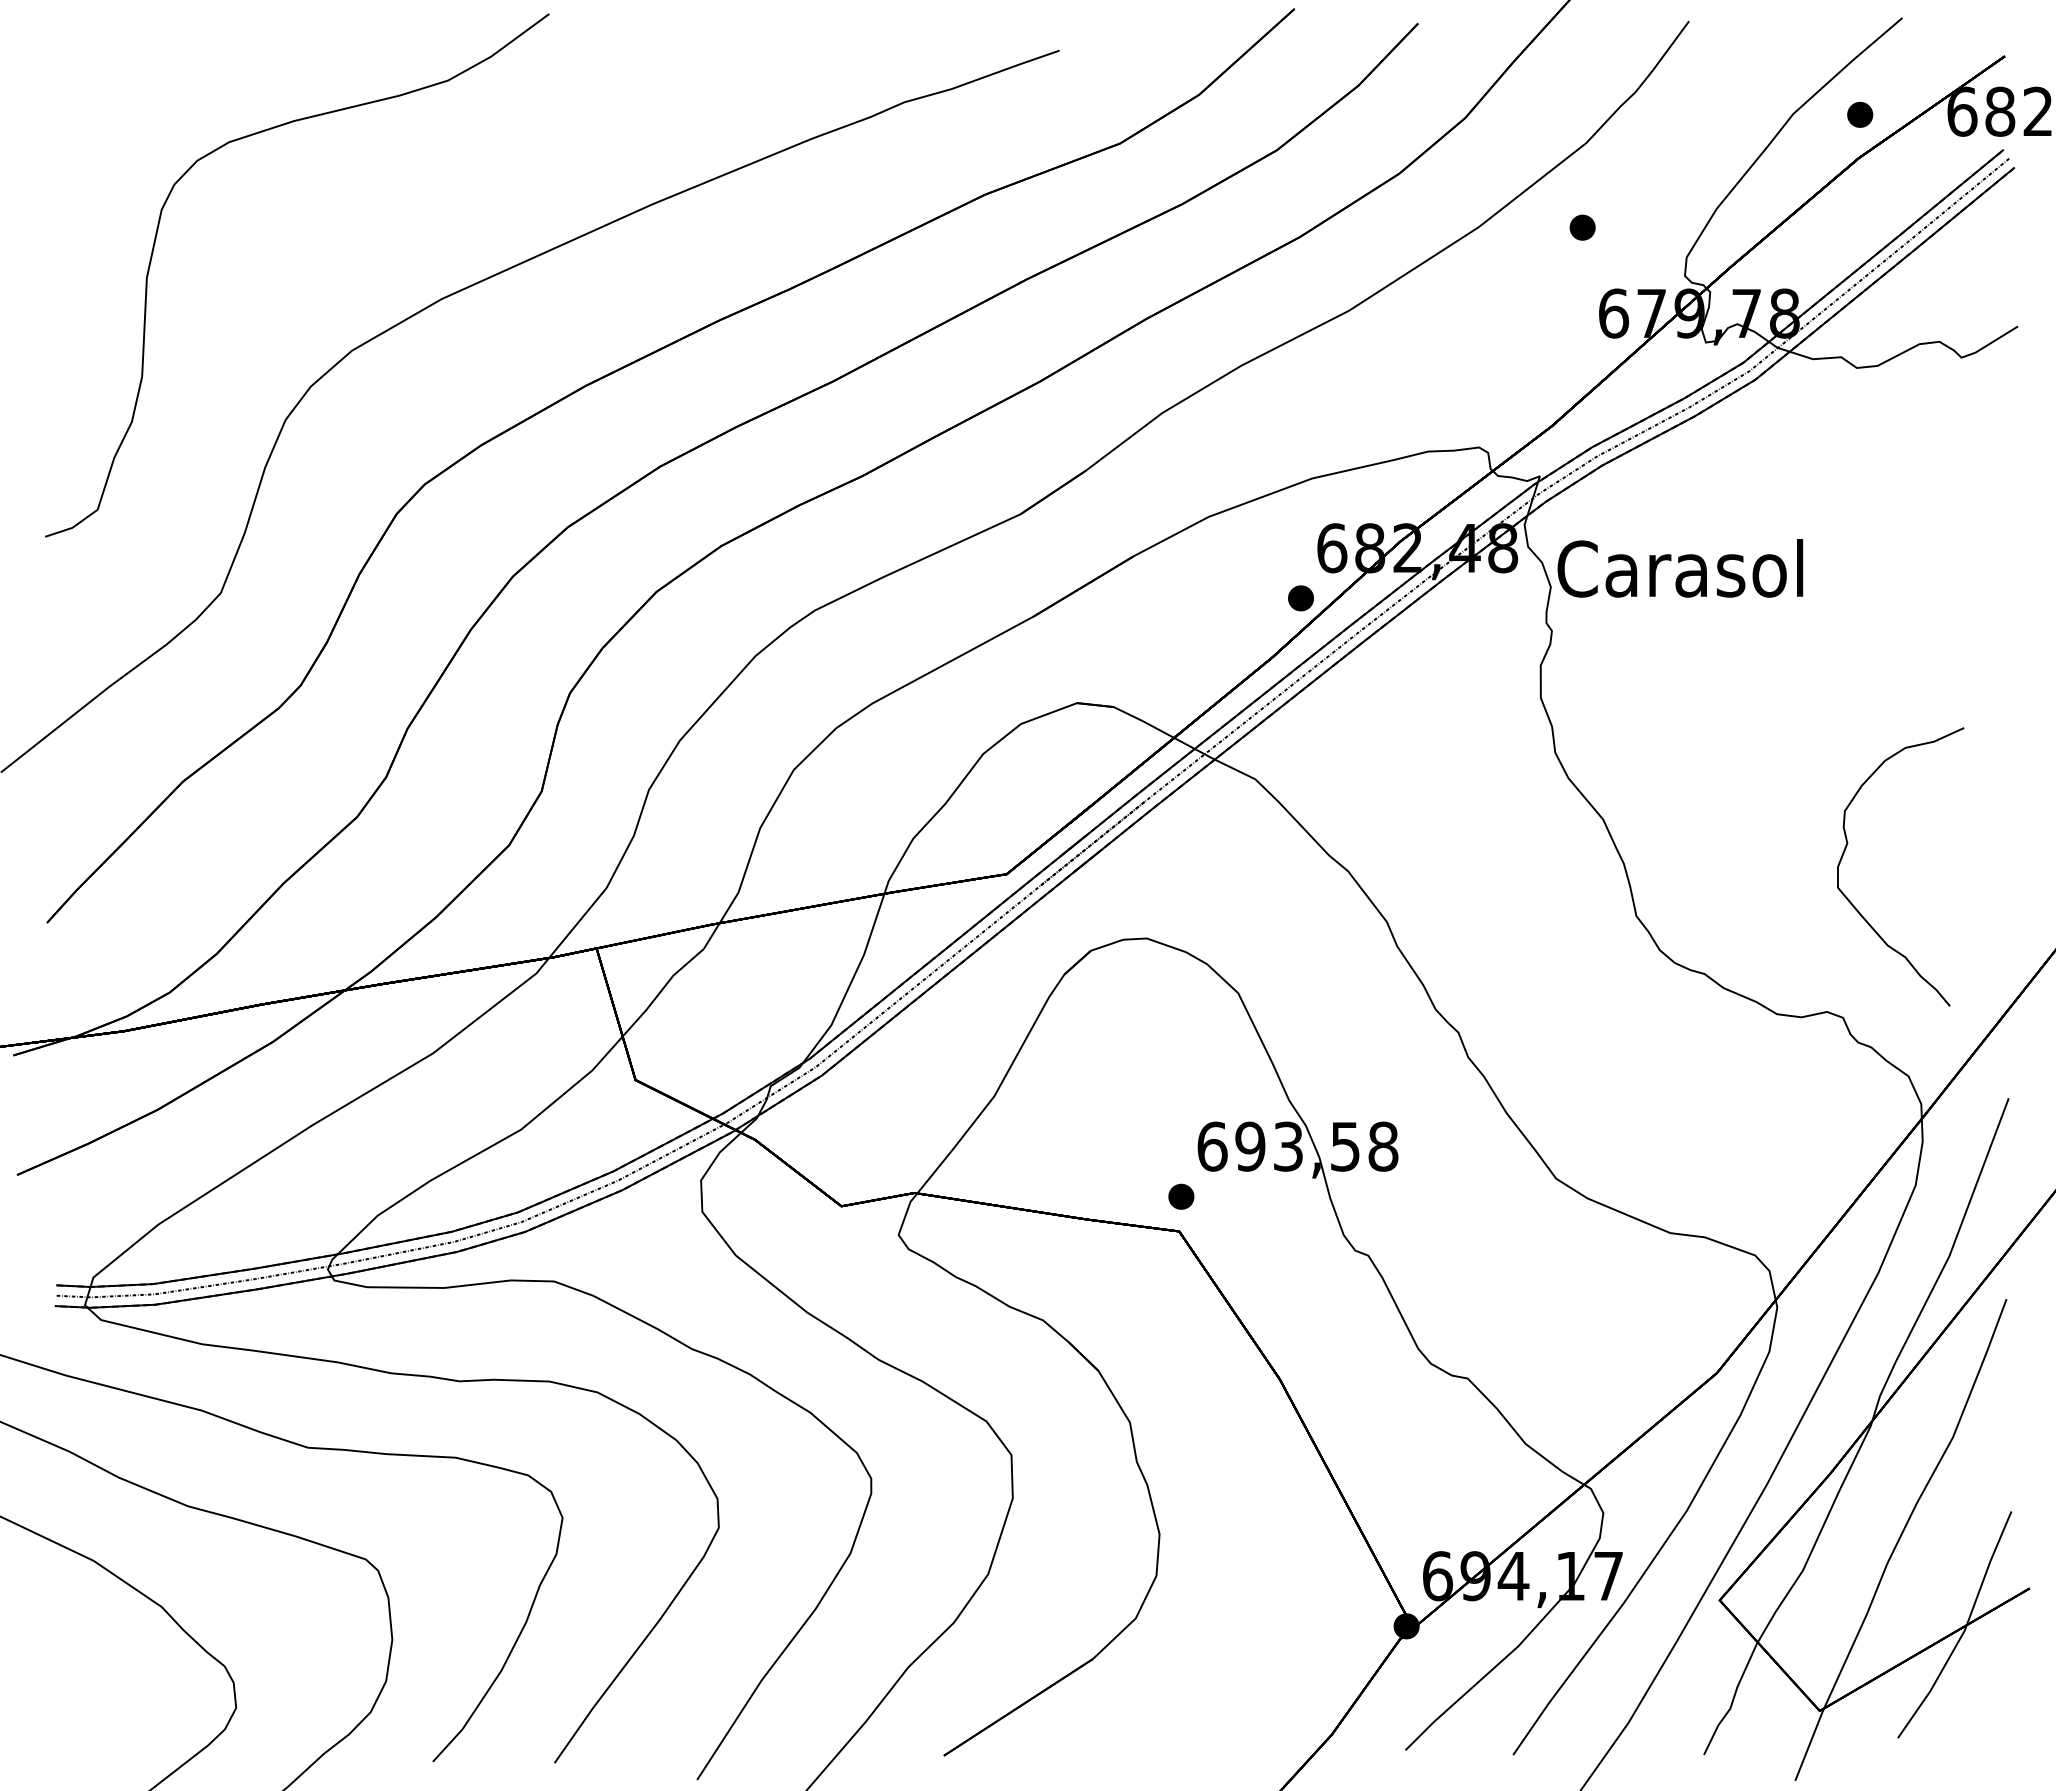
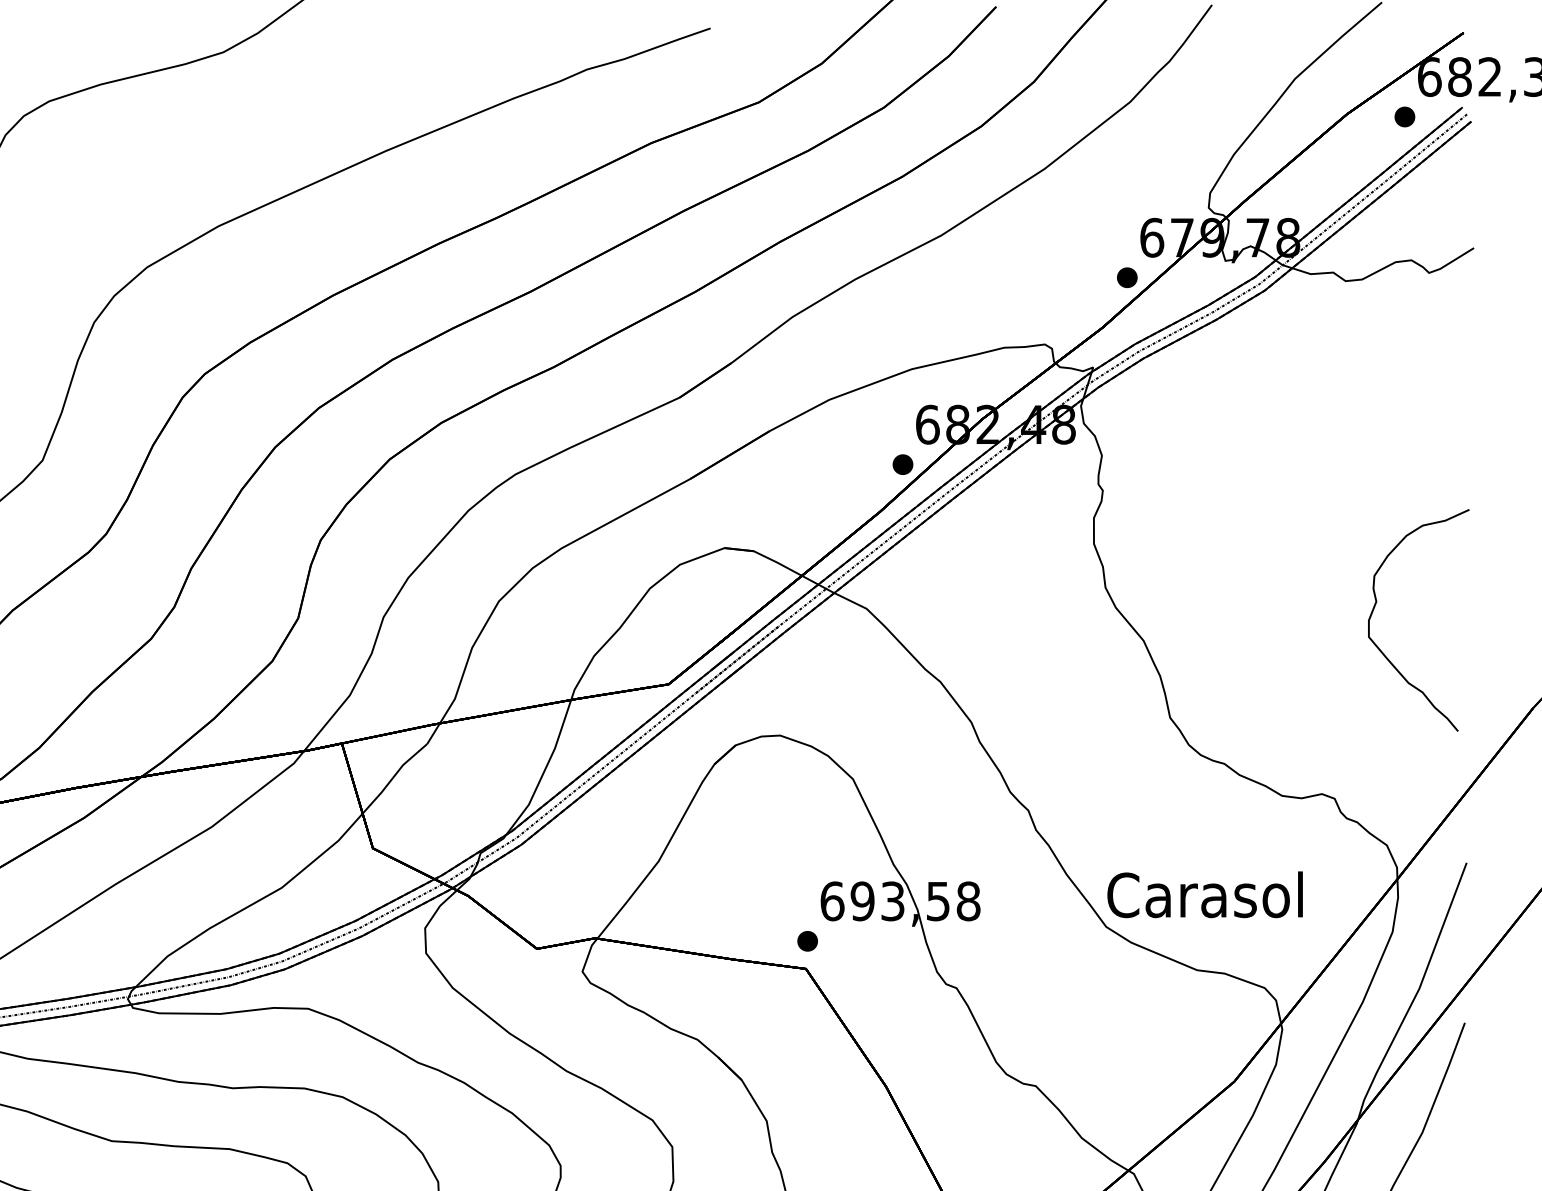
part: (1860, 114) -> (1405, 116), moved
part: (1582, 227) -> (1127, 277), moved
text: (1680, 568) -> (1205, 894), moved
curve: (1847, 846) -> (1376, 604), moved

